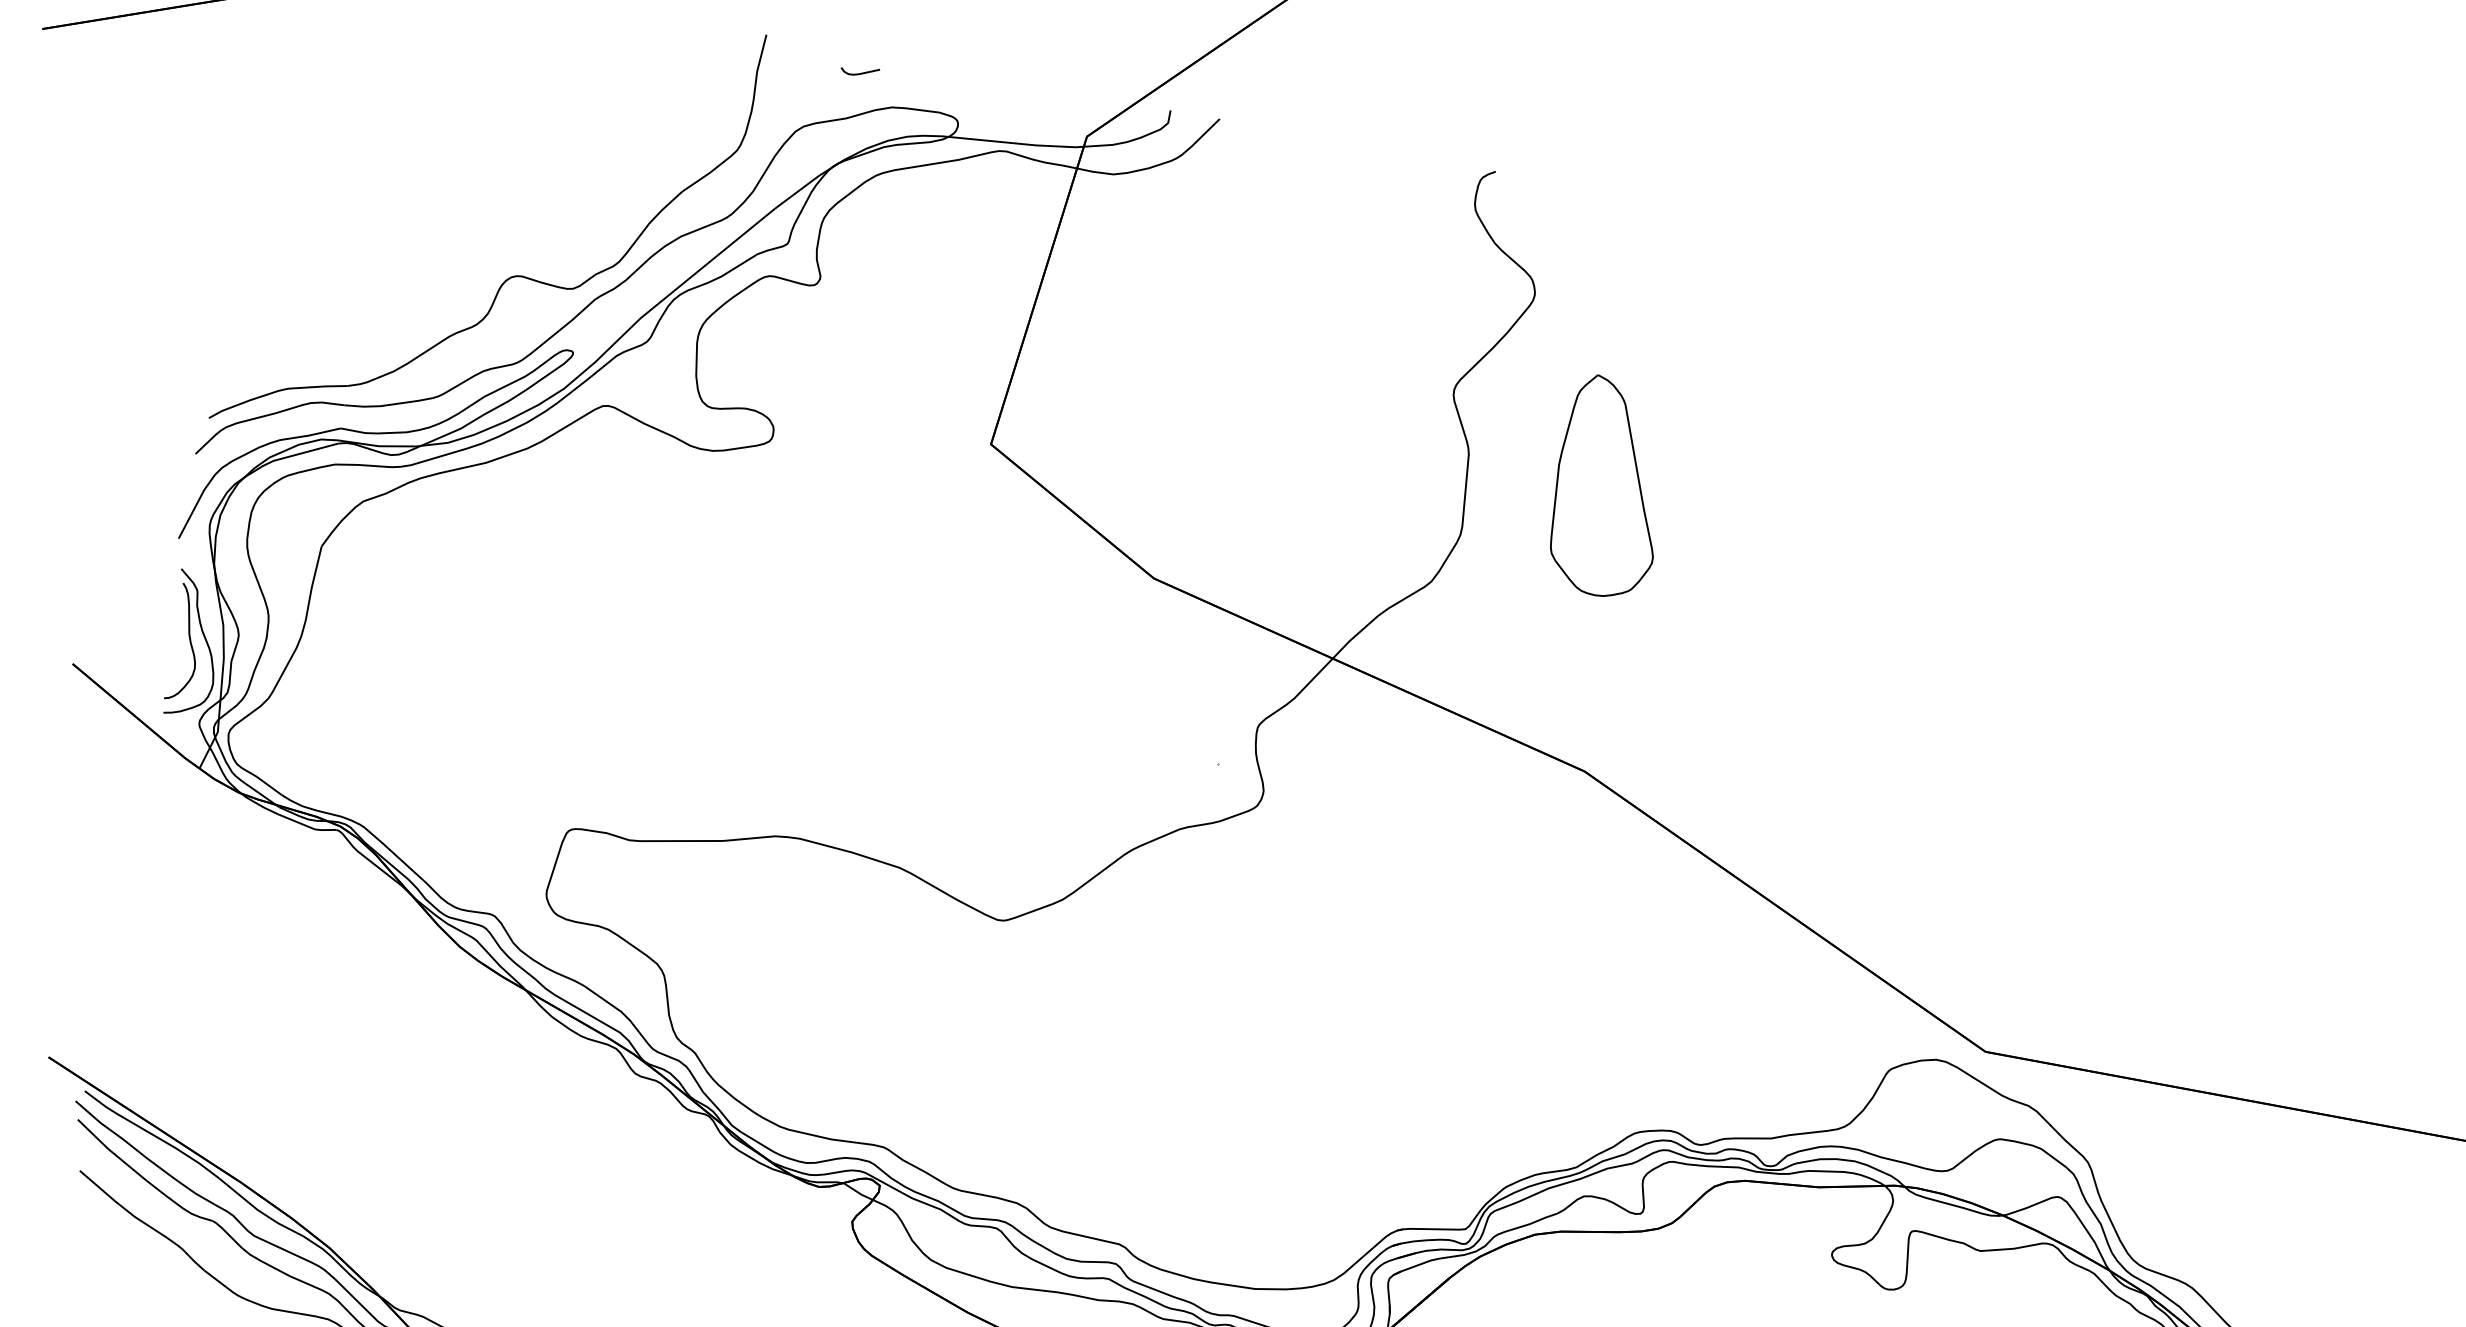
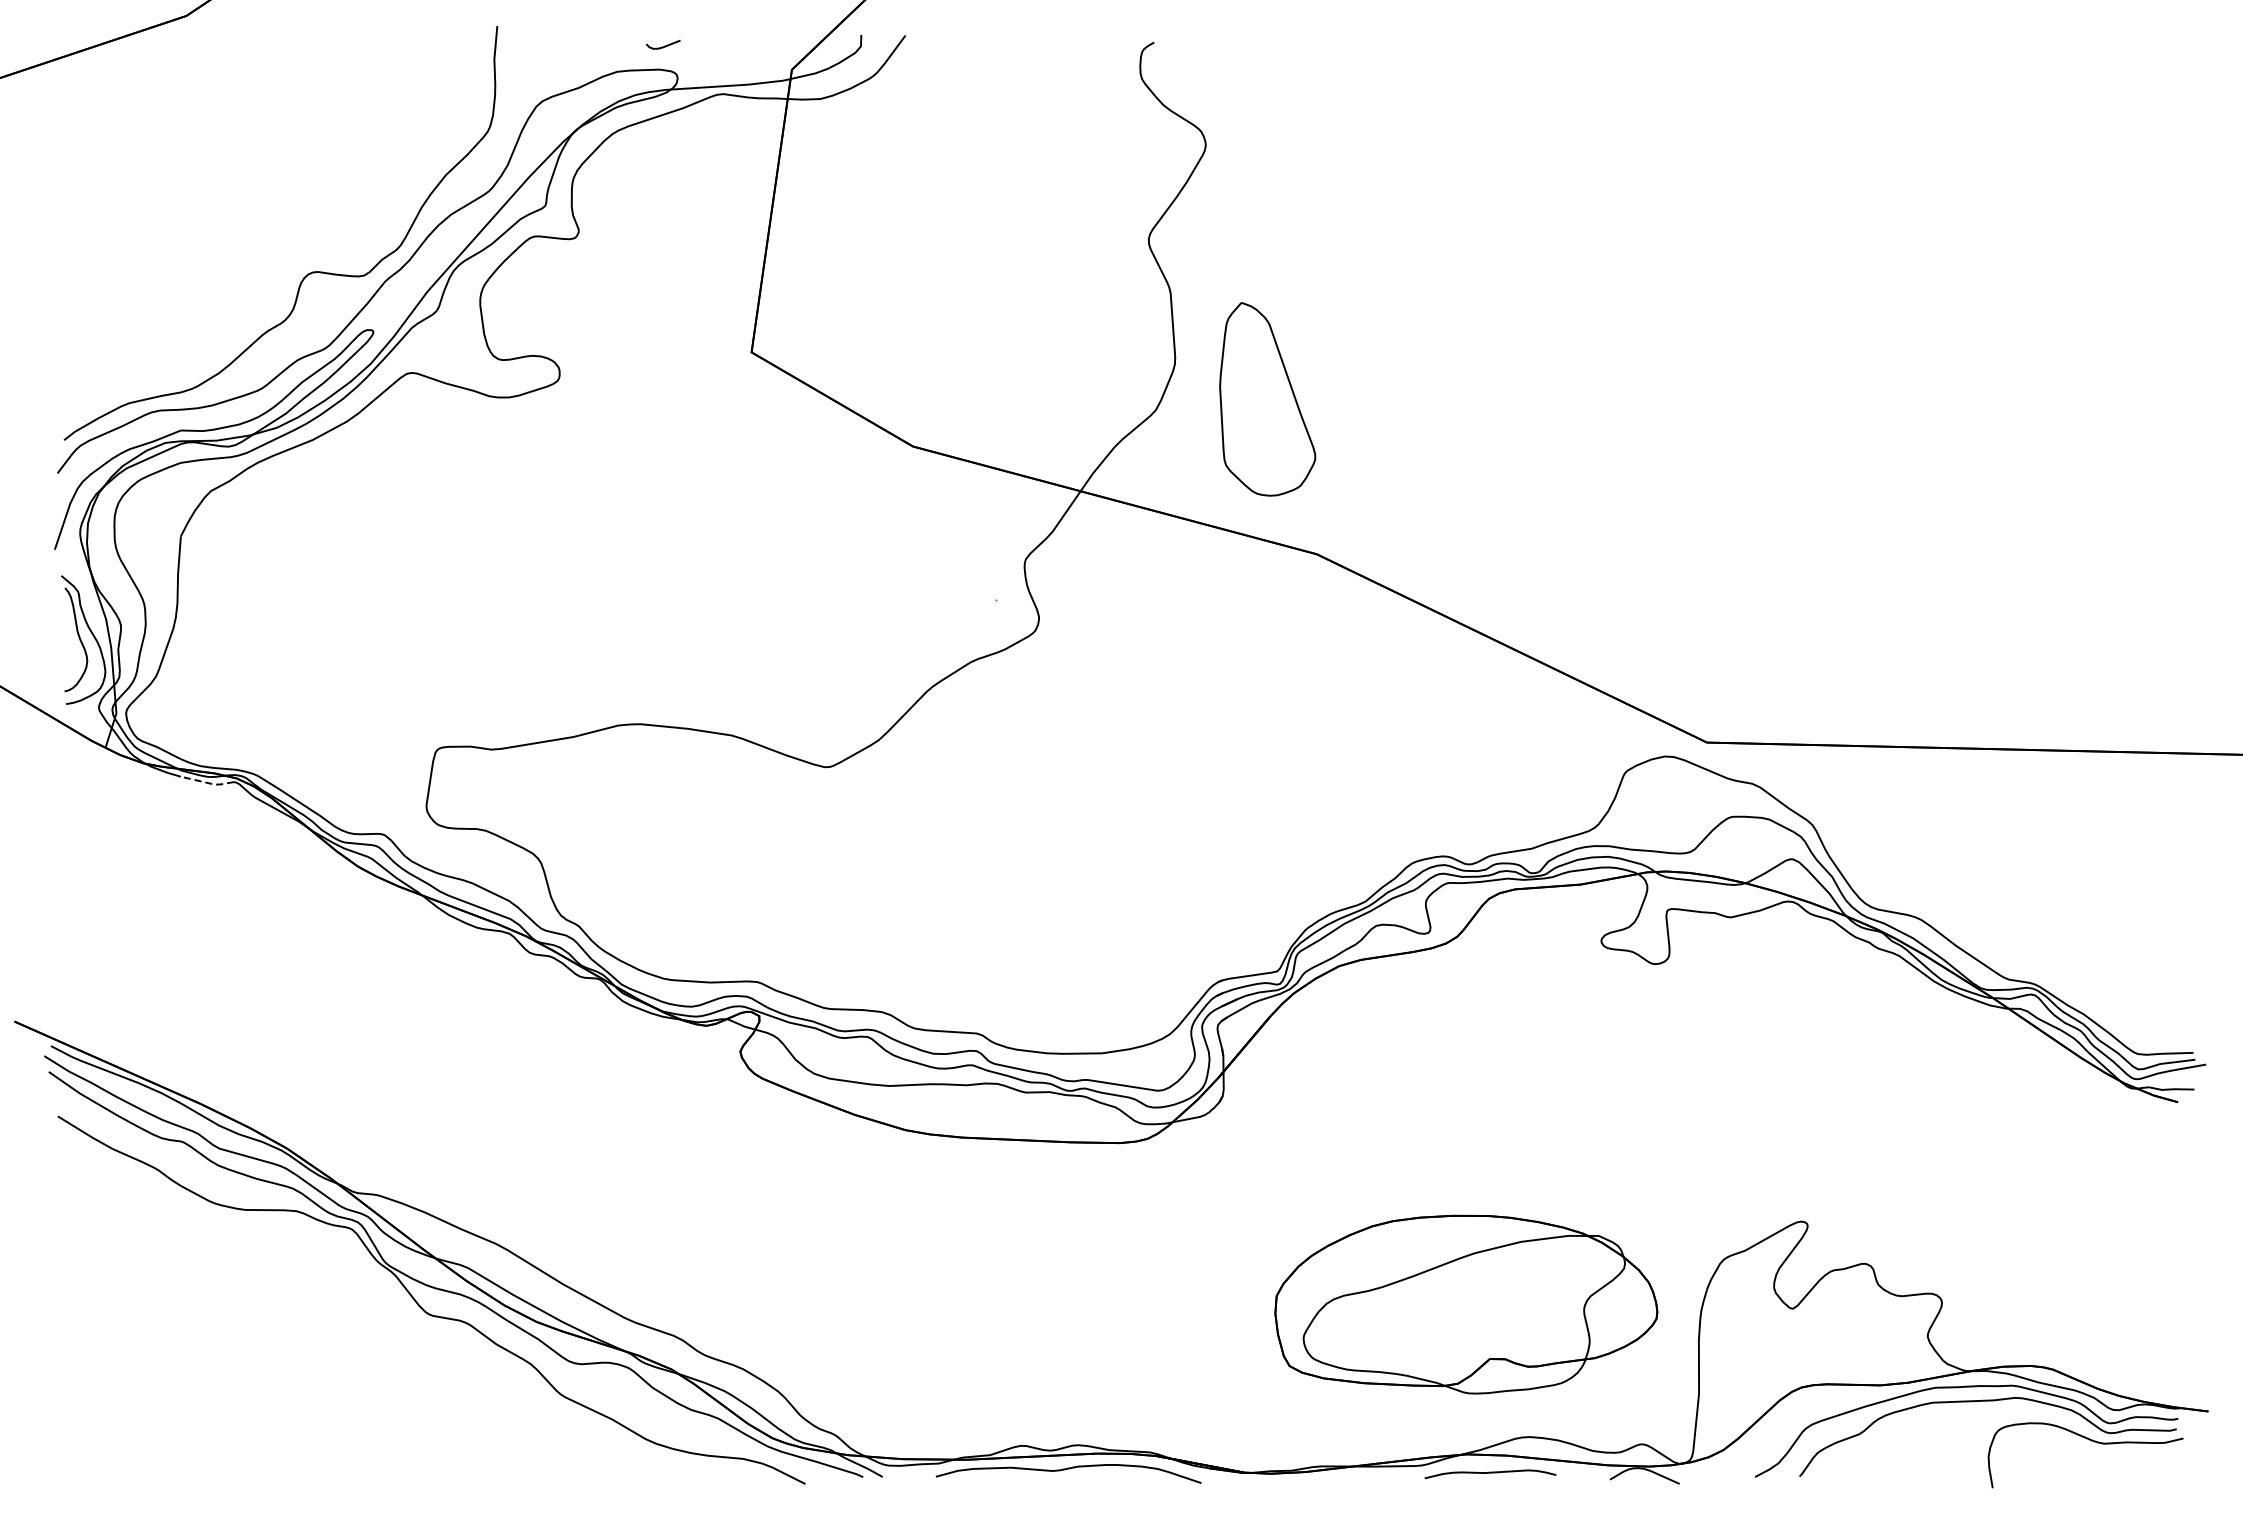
curve: (861, 72) -> (664, 45), moved
part: (1609, 487) -> (1267, 399), moved
line: (307, 826) -> (208, 783), solid -> dashed

